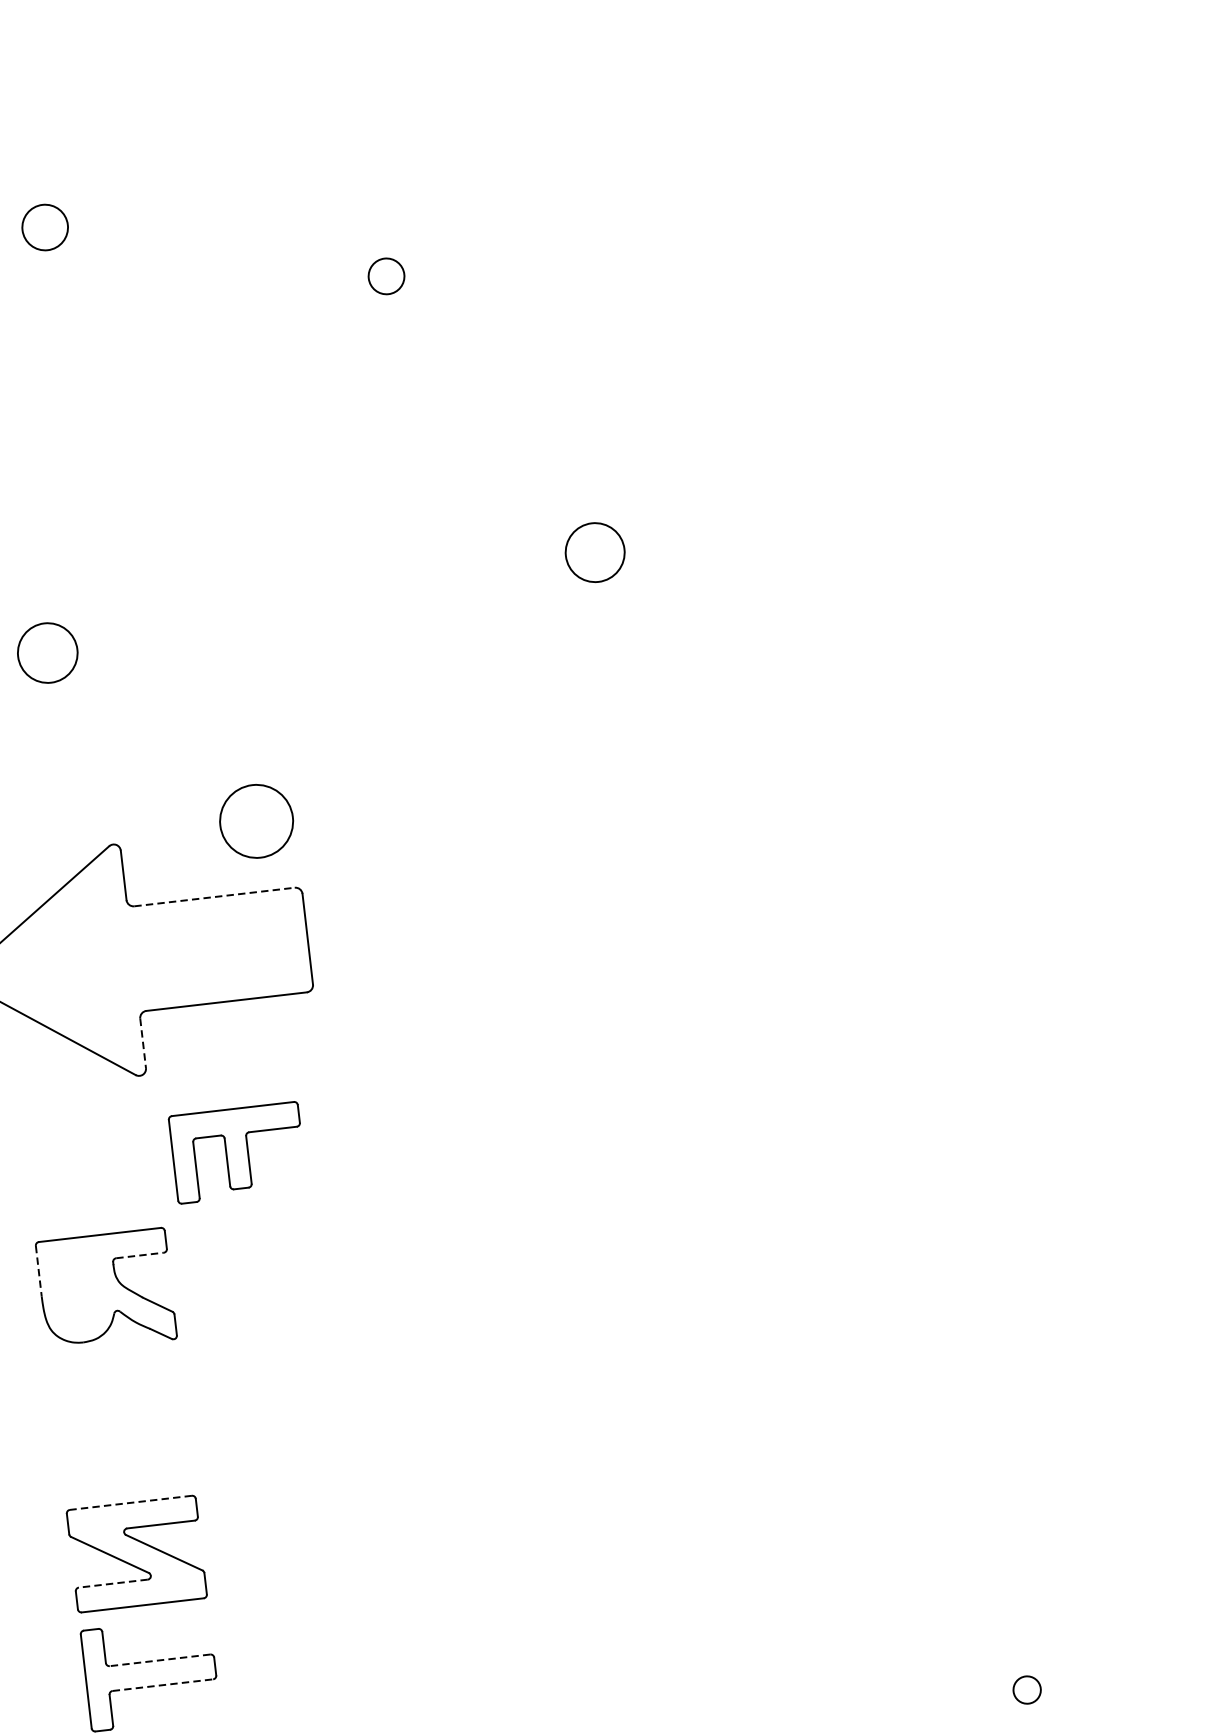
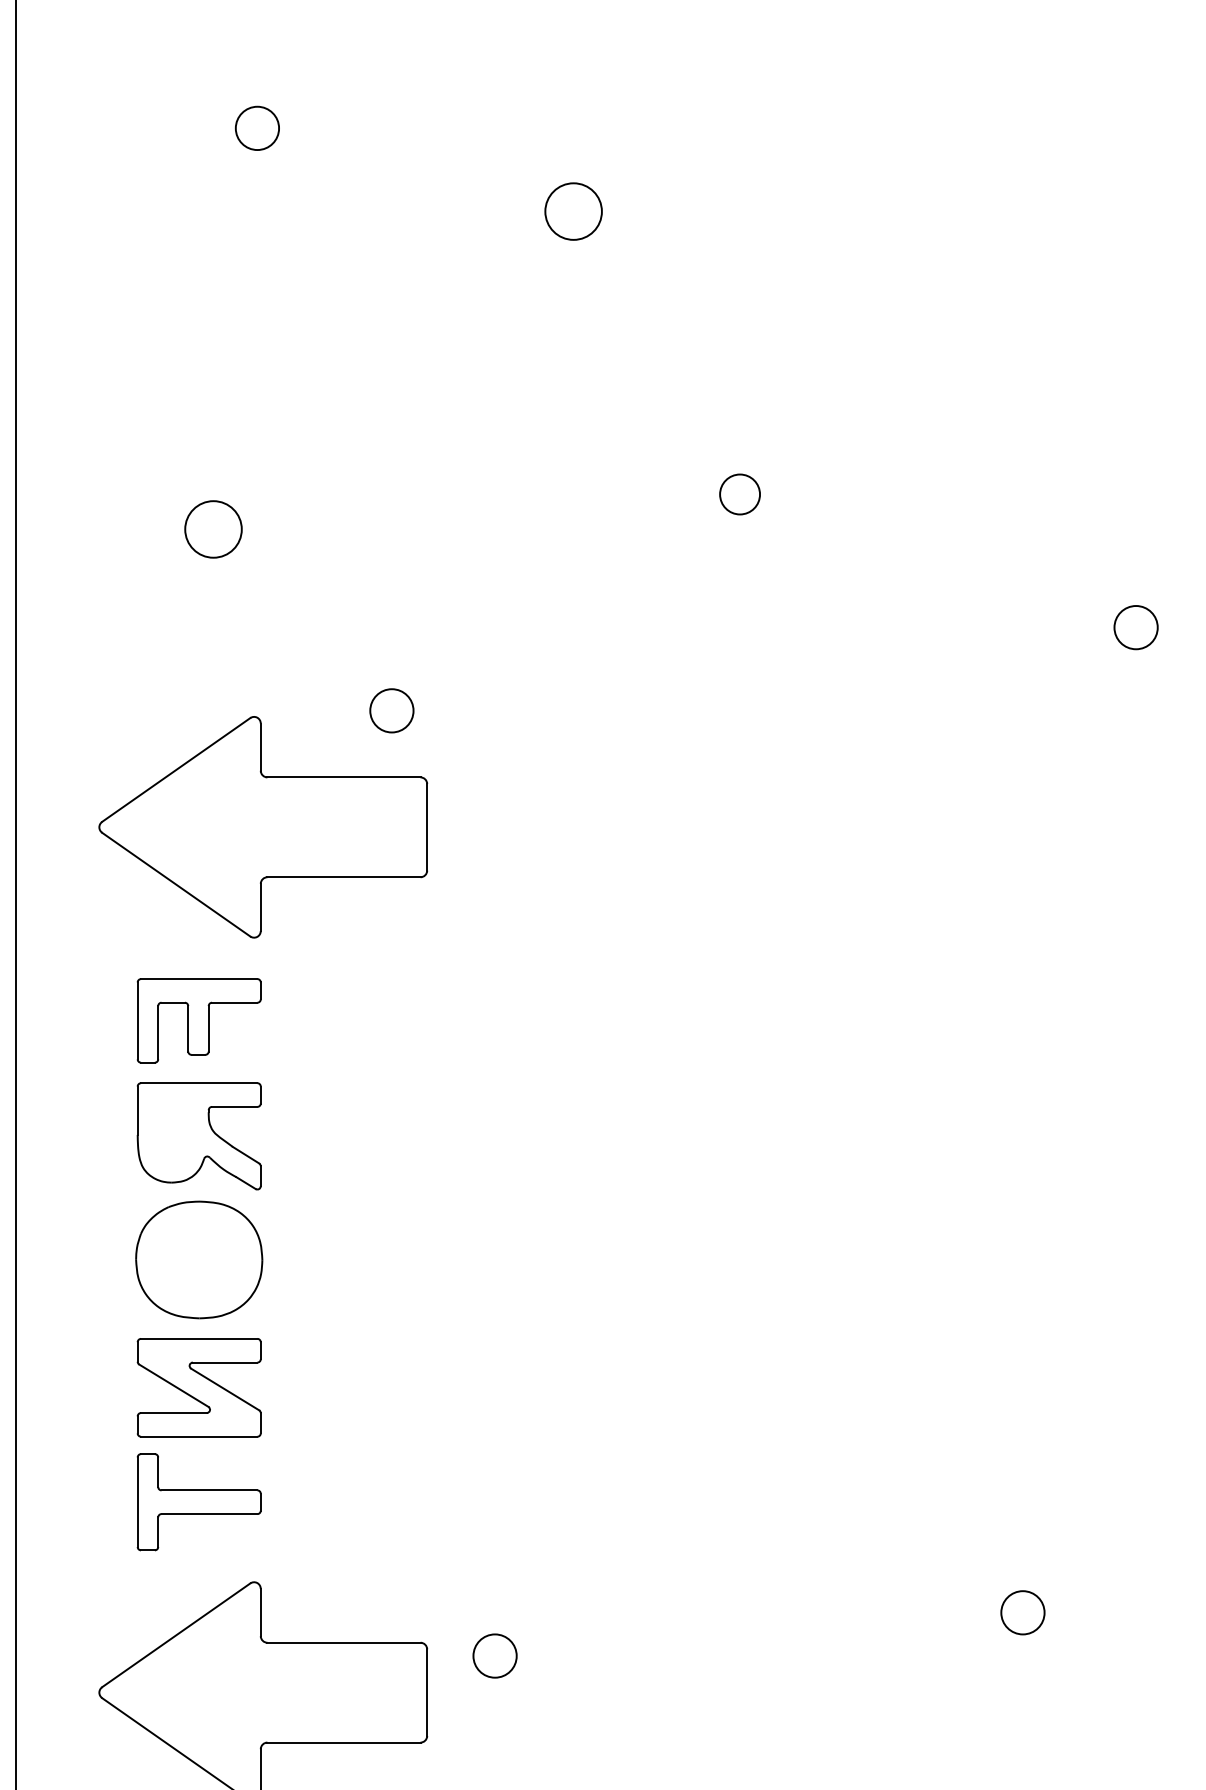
circle: (386, 276) -> (573, 211), size x1.67
circle: (595, 552) -> (740, 494), size x0.71
circle: (1025, 644) -> (1135, 627), added
circle: (256, 821) -> (391, 710), size x0.62
line: (214, 897) -> (343, 777), dashed -> solid
line: (142, 1043) -> (260, 907), dashed -> solid
part: (237, 1152) -> (198, 1020), moved
line: (139, 1255) -> (234, 1106), dashed -> solid
line: (38, 1272) -> (137, 1111), dashed -> solid
part: (121, 1419) -> (199, 1259), added
line: (130, 1502) -> (198, 1338), dashed -> solid
line: (113, 1584) -> (173, 1413), dashed -> solid
line: (160, 1660) -> (209, 1490), dashed -> solid
line: (162, 1685) -> (209, 1514), dashed -> solid
circle: (1026, 1689) -> (1022, 1612), size x1.67

